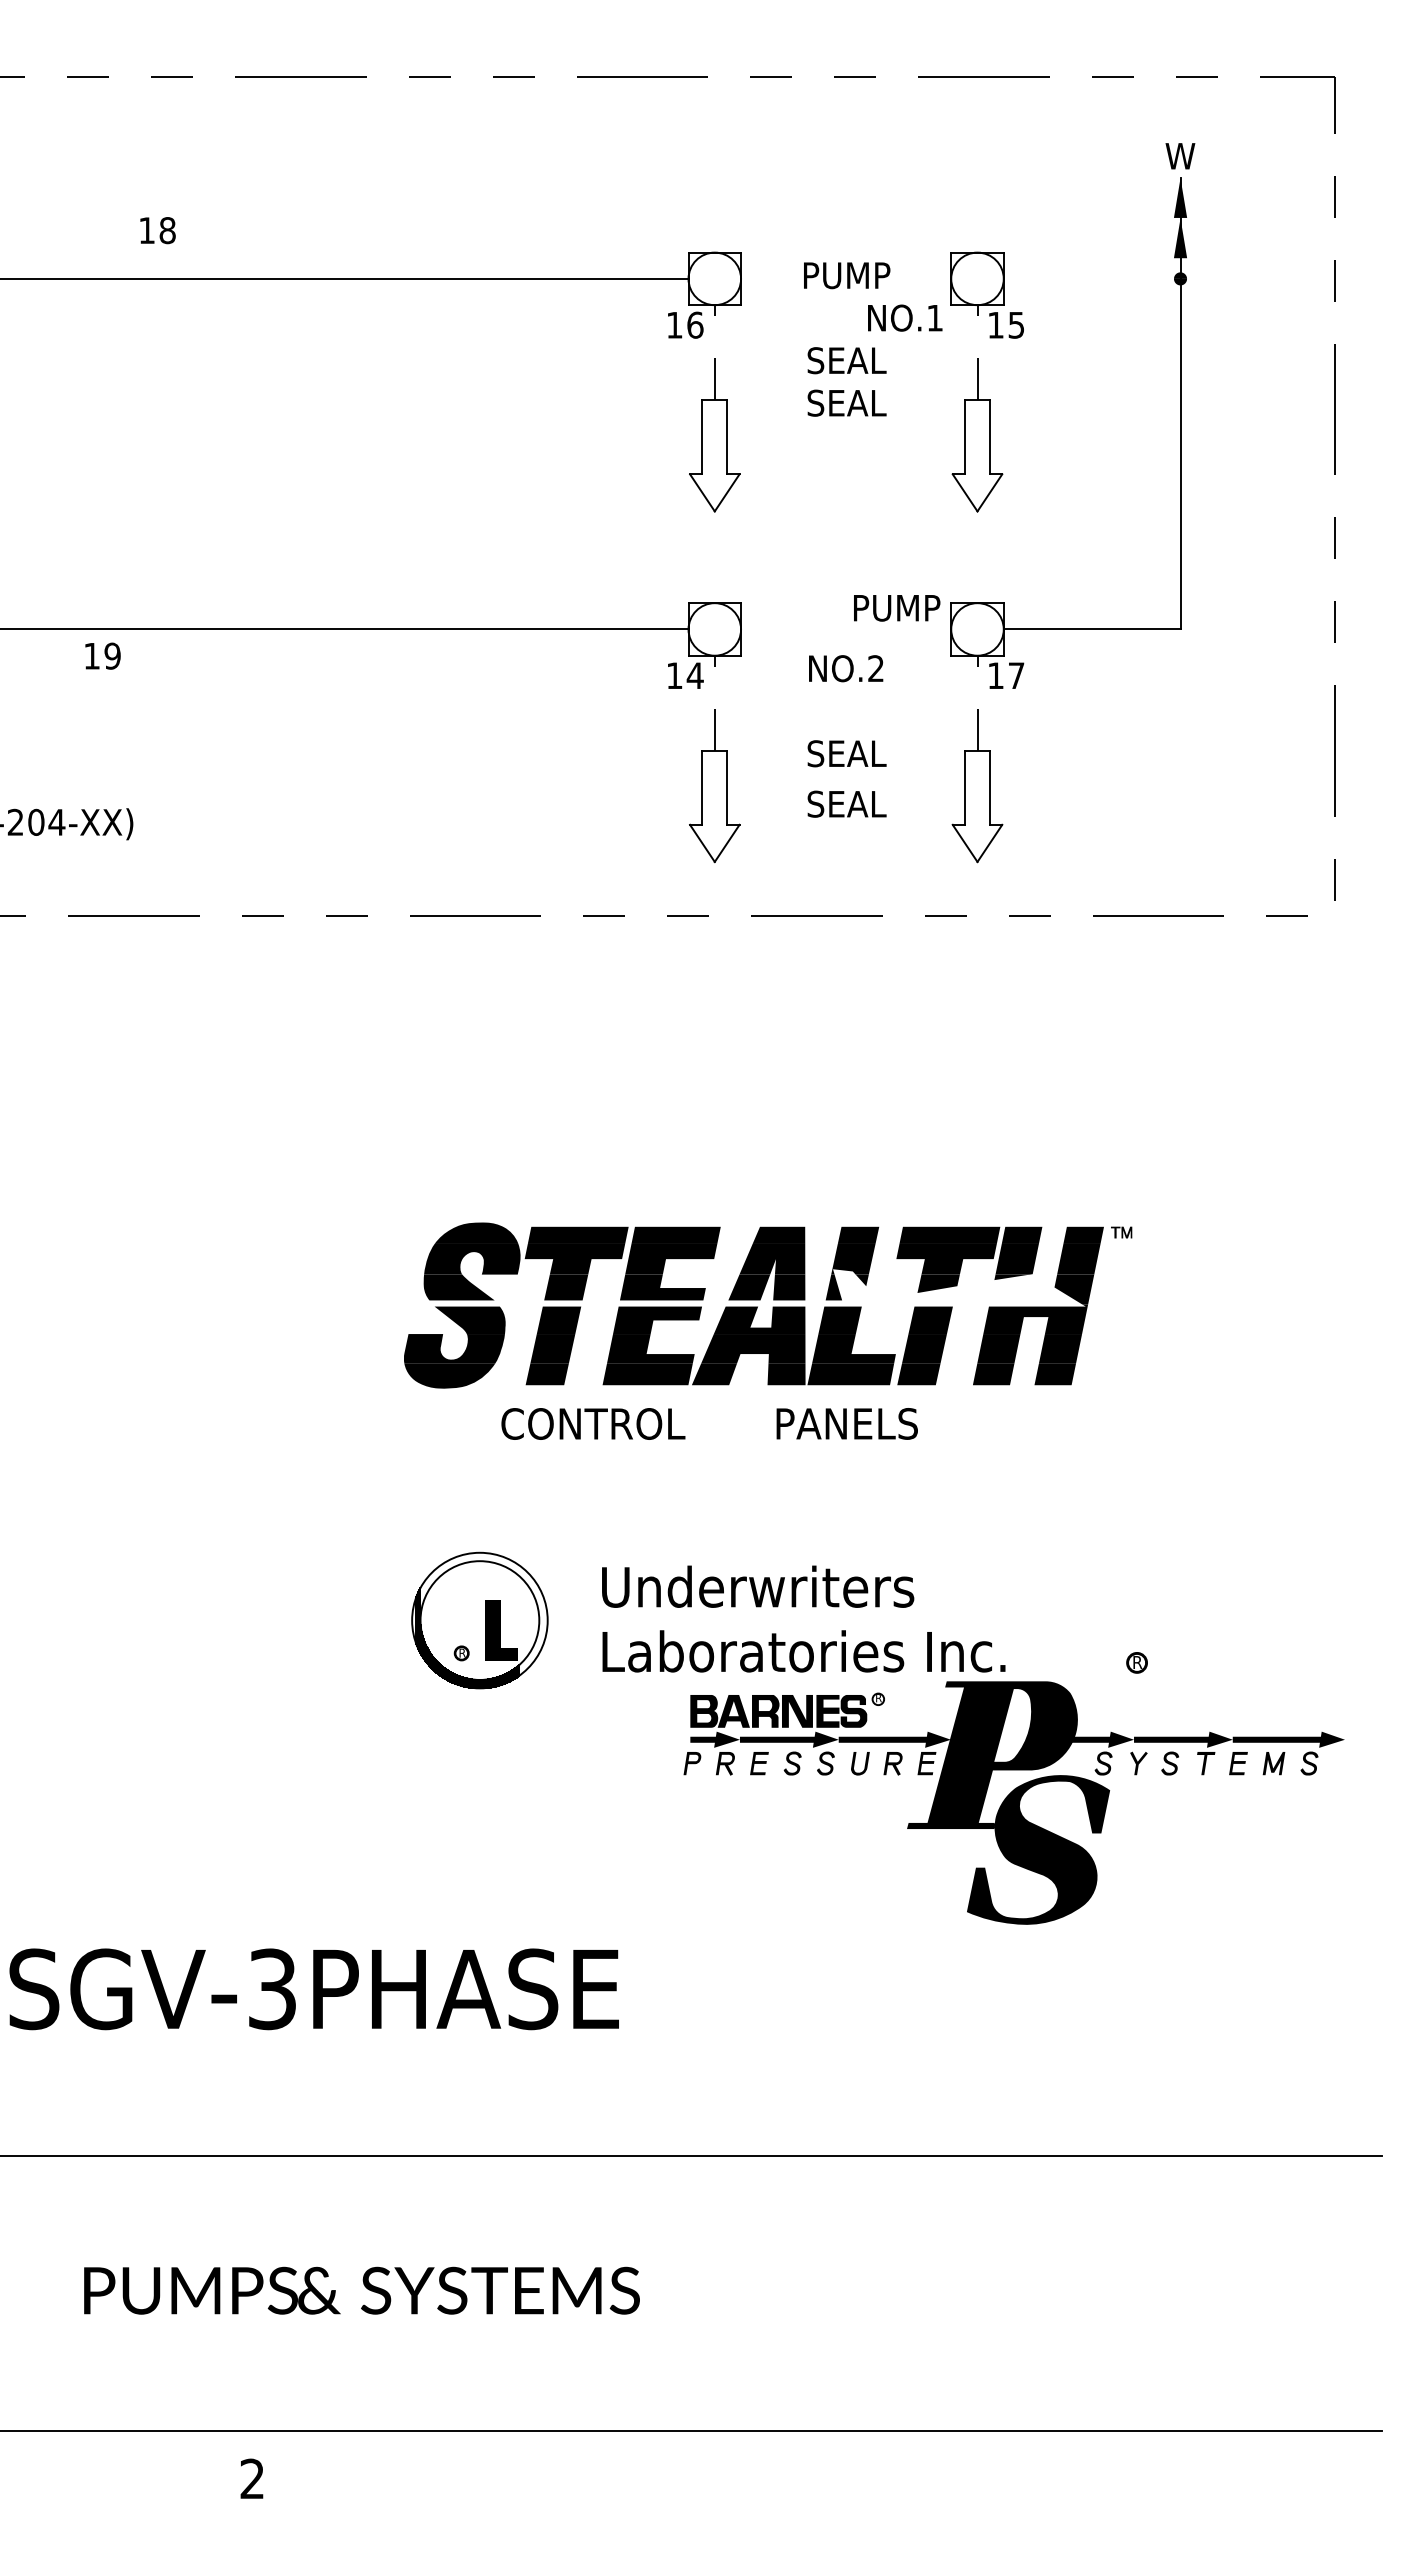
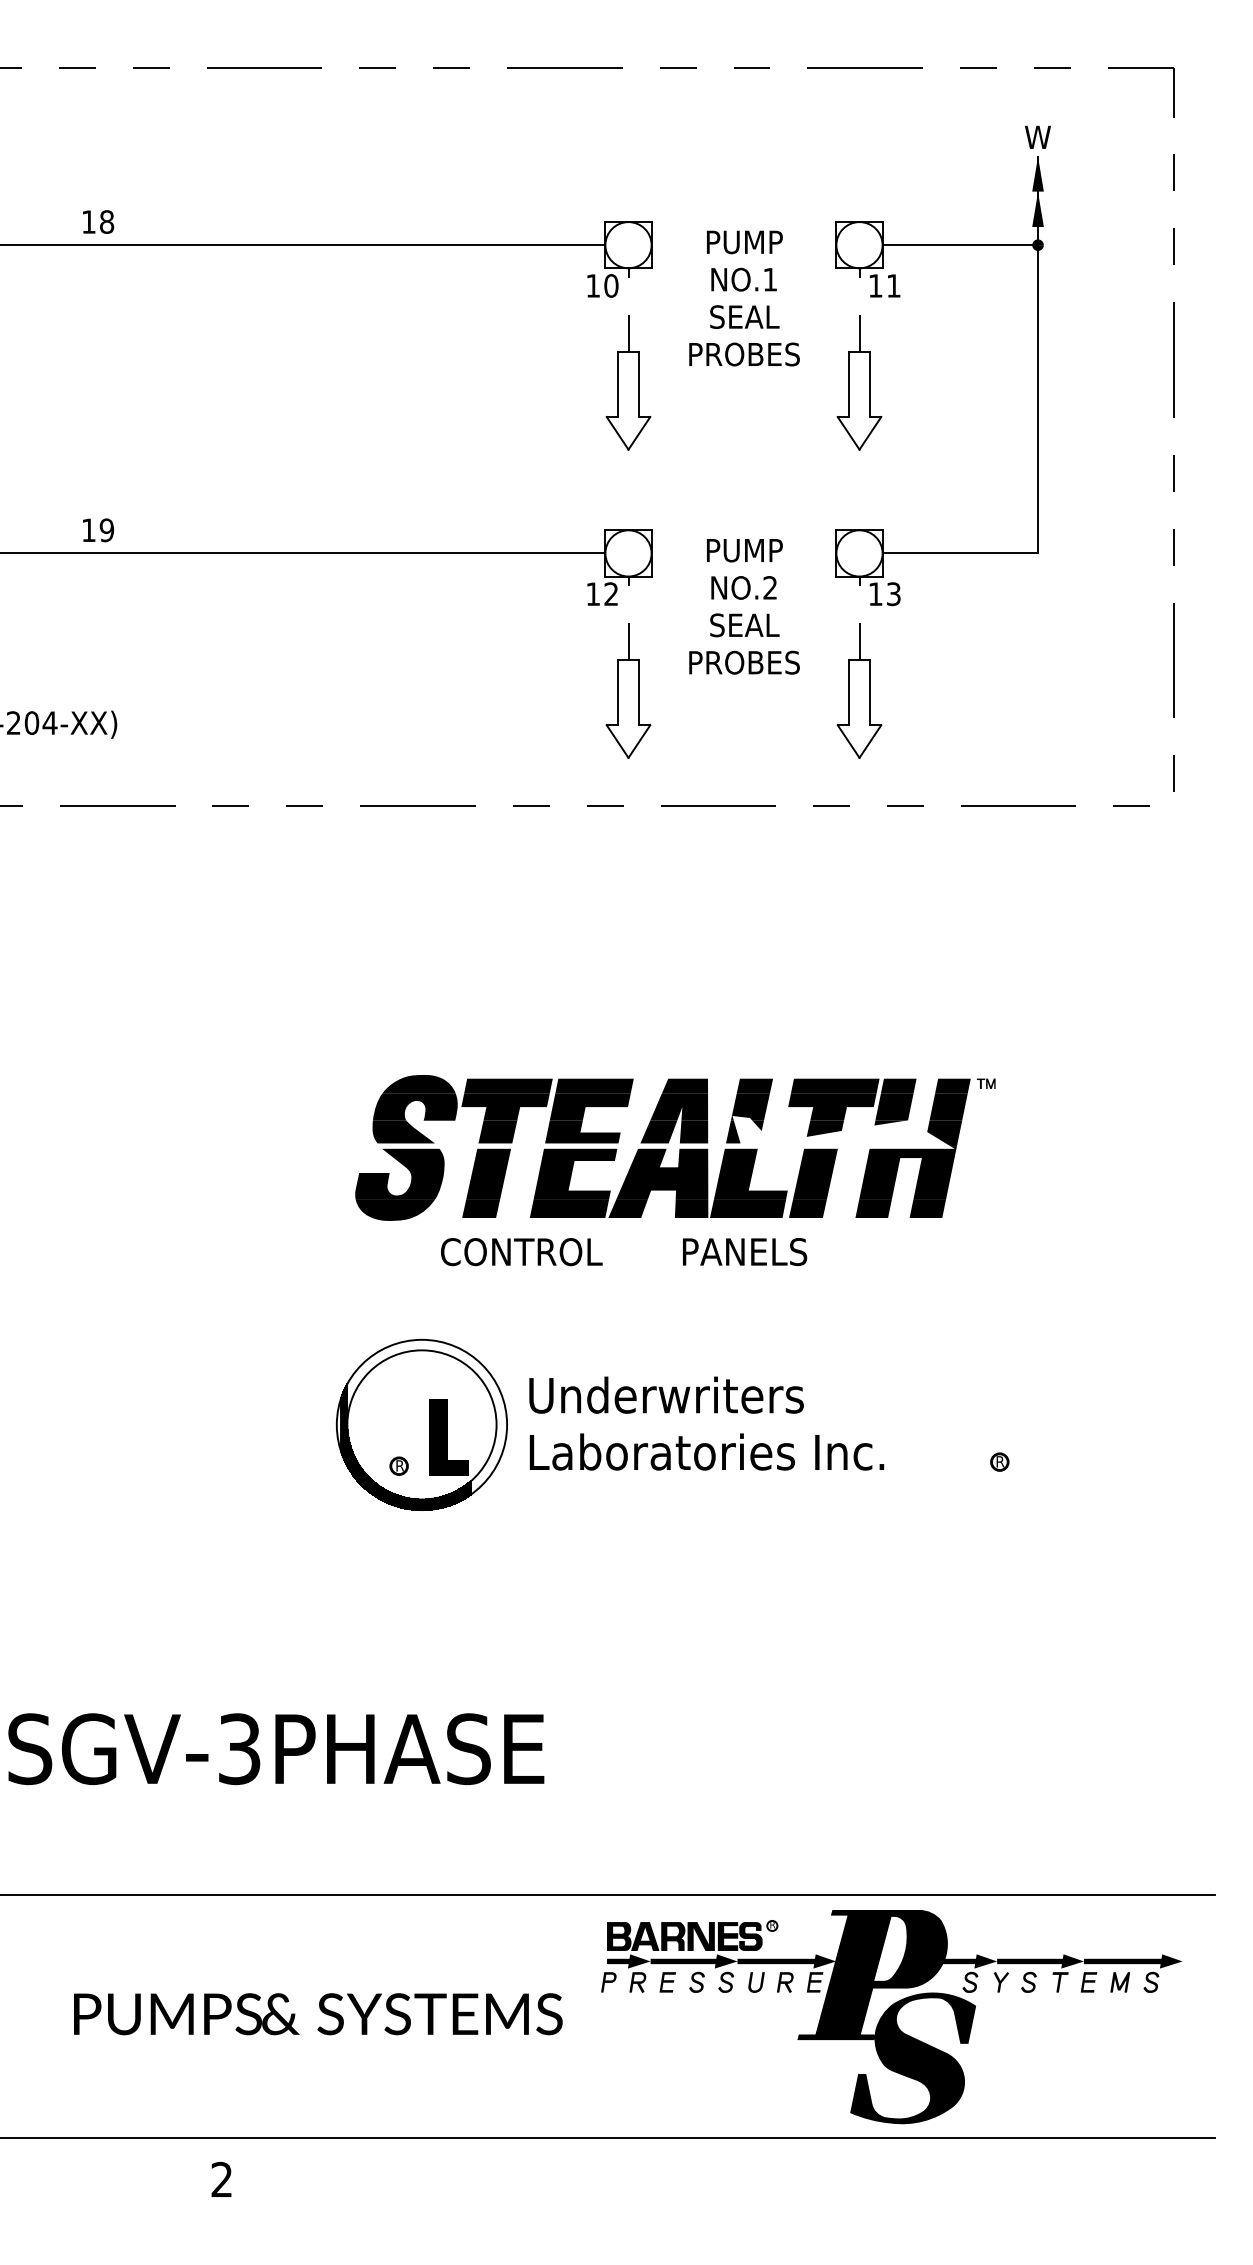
text: (157, 230) -> (98, 221), moved
line: (1091, 278) -> (959, 244), added
text: (905, 317) -> (744, 279), moved
text: (695, 324) -> (611, 285), 16 -> 10
text: (1015, 325) -> (892, 286), 15 -> 11
text: (846, 402) -> (744, 353), SEAL -> PROBES
text: (897, 608) -> (745, 550), moved
text: (102, 655) -> (98, 529), moved
text: (694, 675) -> (610, 593), 14 -> 12
text: (1016, 675) -> (893, 593), 17 -> 13
text: (846, 753) -> (744, 662), SEAL -> PROBES
text: (846, 803) -> (744, 624), moved
part: (479, 1620) -> (421, 1424), size x1.43
part: (1013, 1802) -> (891, 2016), moved

